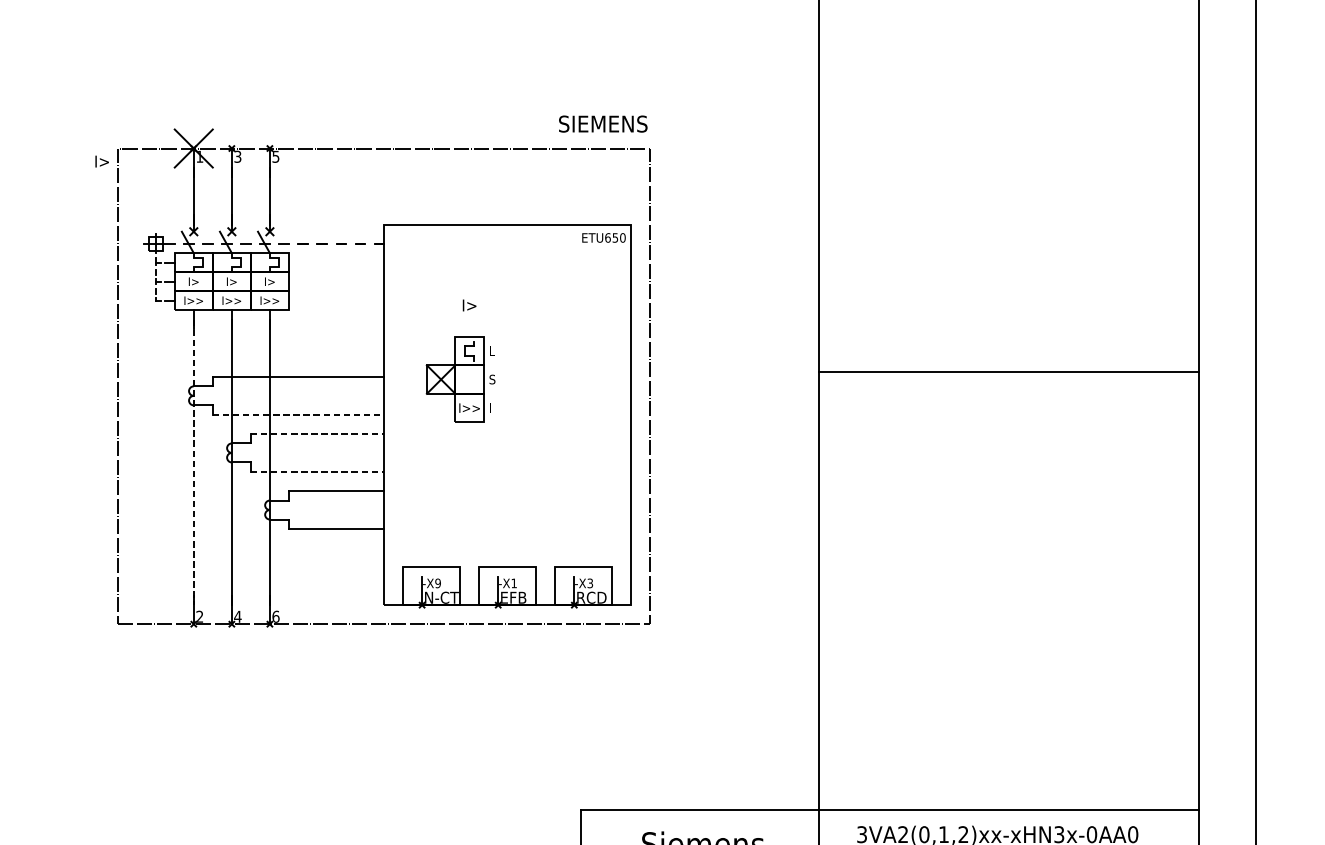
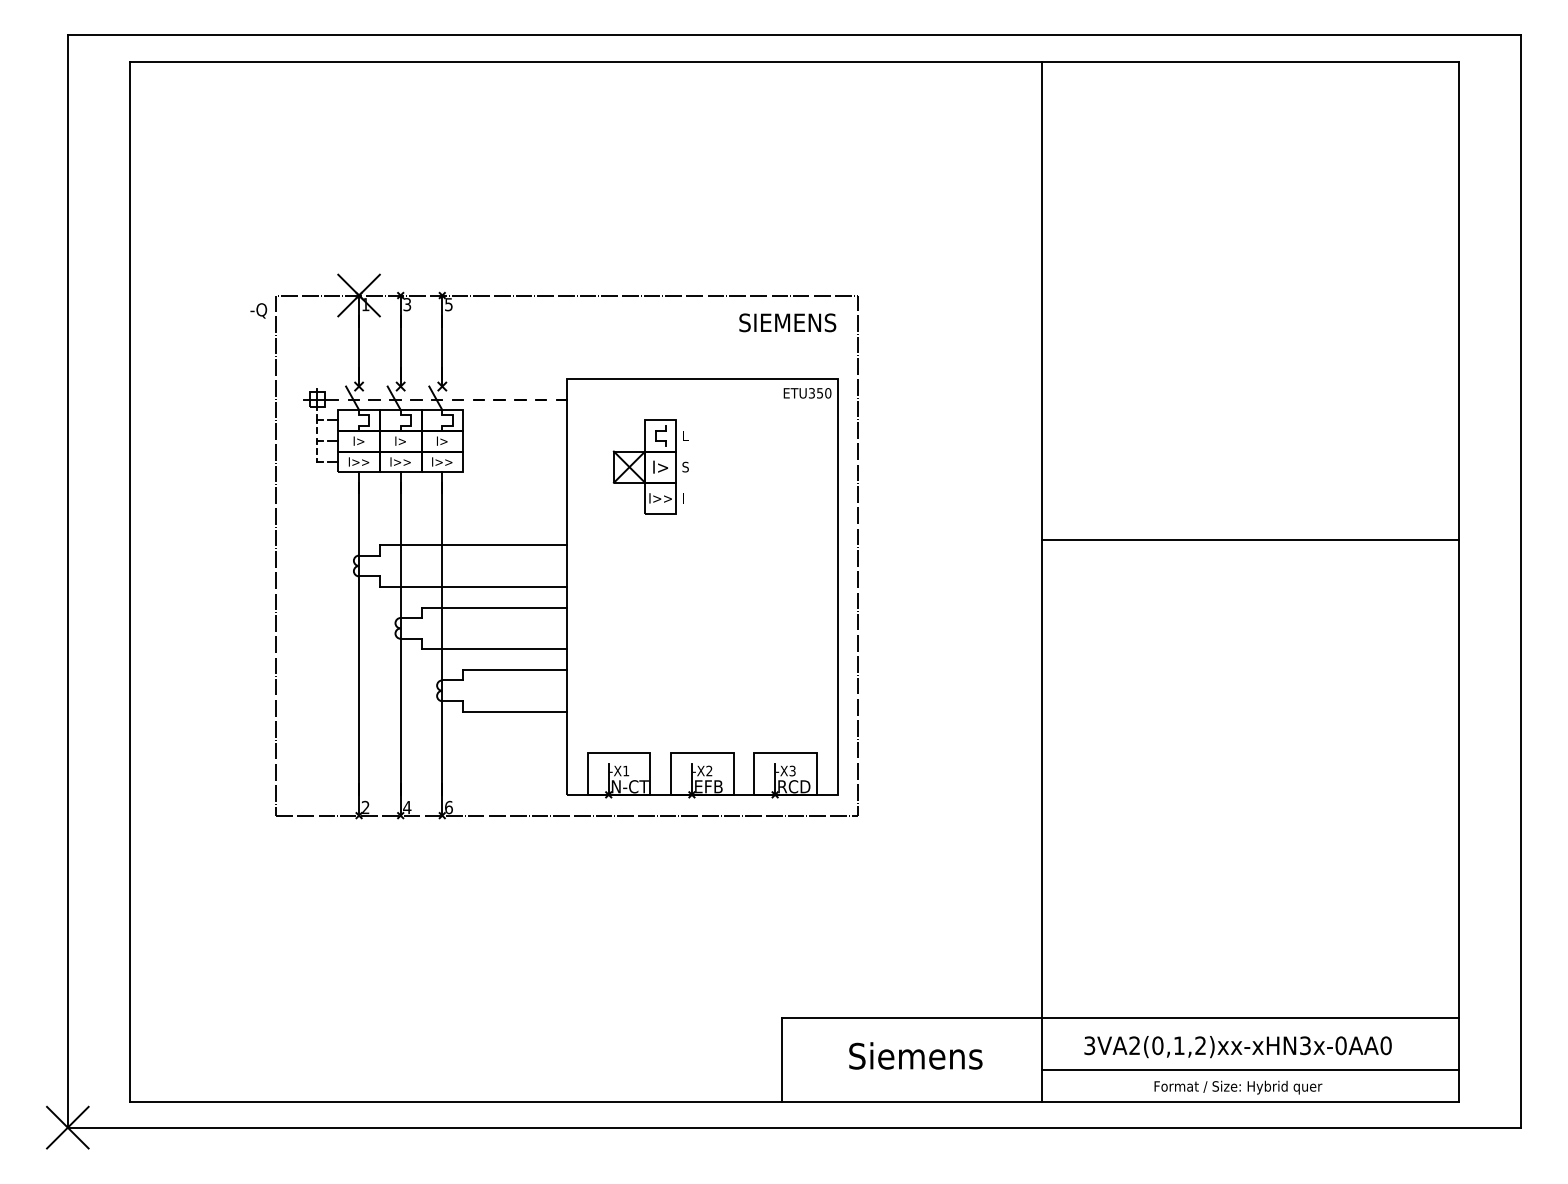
text: (603, 123) -> (787, 322), moved
text: (101, 162) -> (258, 310), I> -> -Q
text: (607, 238) -> (811, 393), ETU650 -> ETU350
part: (460, 378) -> (650, 466), moved
line: (298, 414) -> (473, 586), dashed -> solid
line: (317, 433) -> (494, 607), dashed -> solid
line: (194, 463) -> (359, 639), dashed -> solid
line: (317, 472) -> (494, 649), dashed -> solid
text: (438, 582) -> (626, 770), -X9 -> -X1
text: (514, 582) -> (709, 770), -X1 -> -X2

